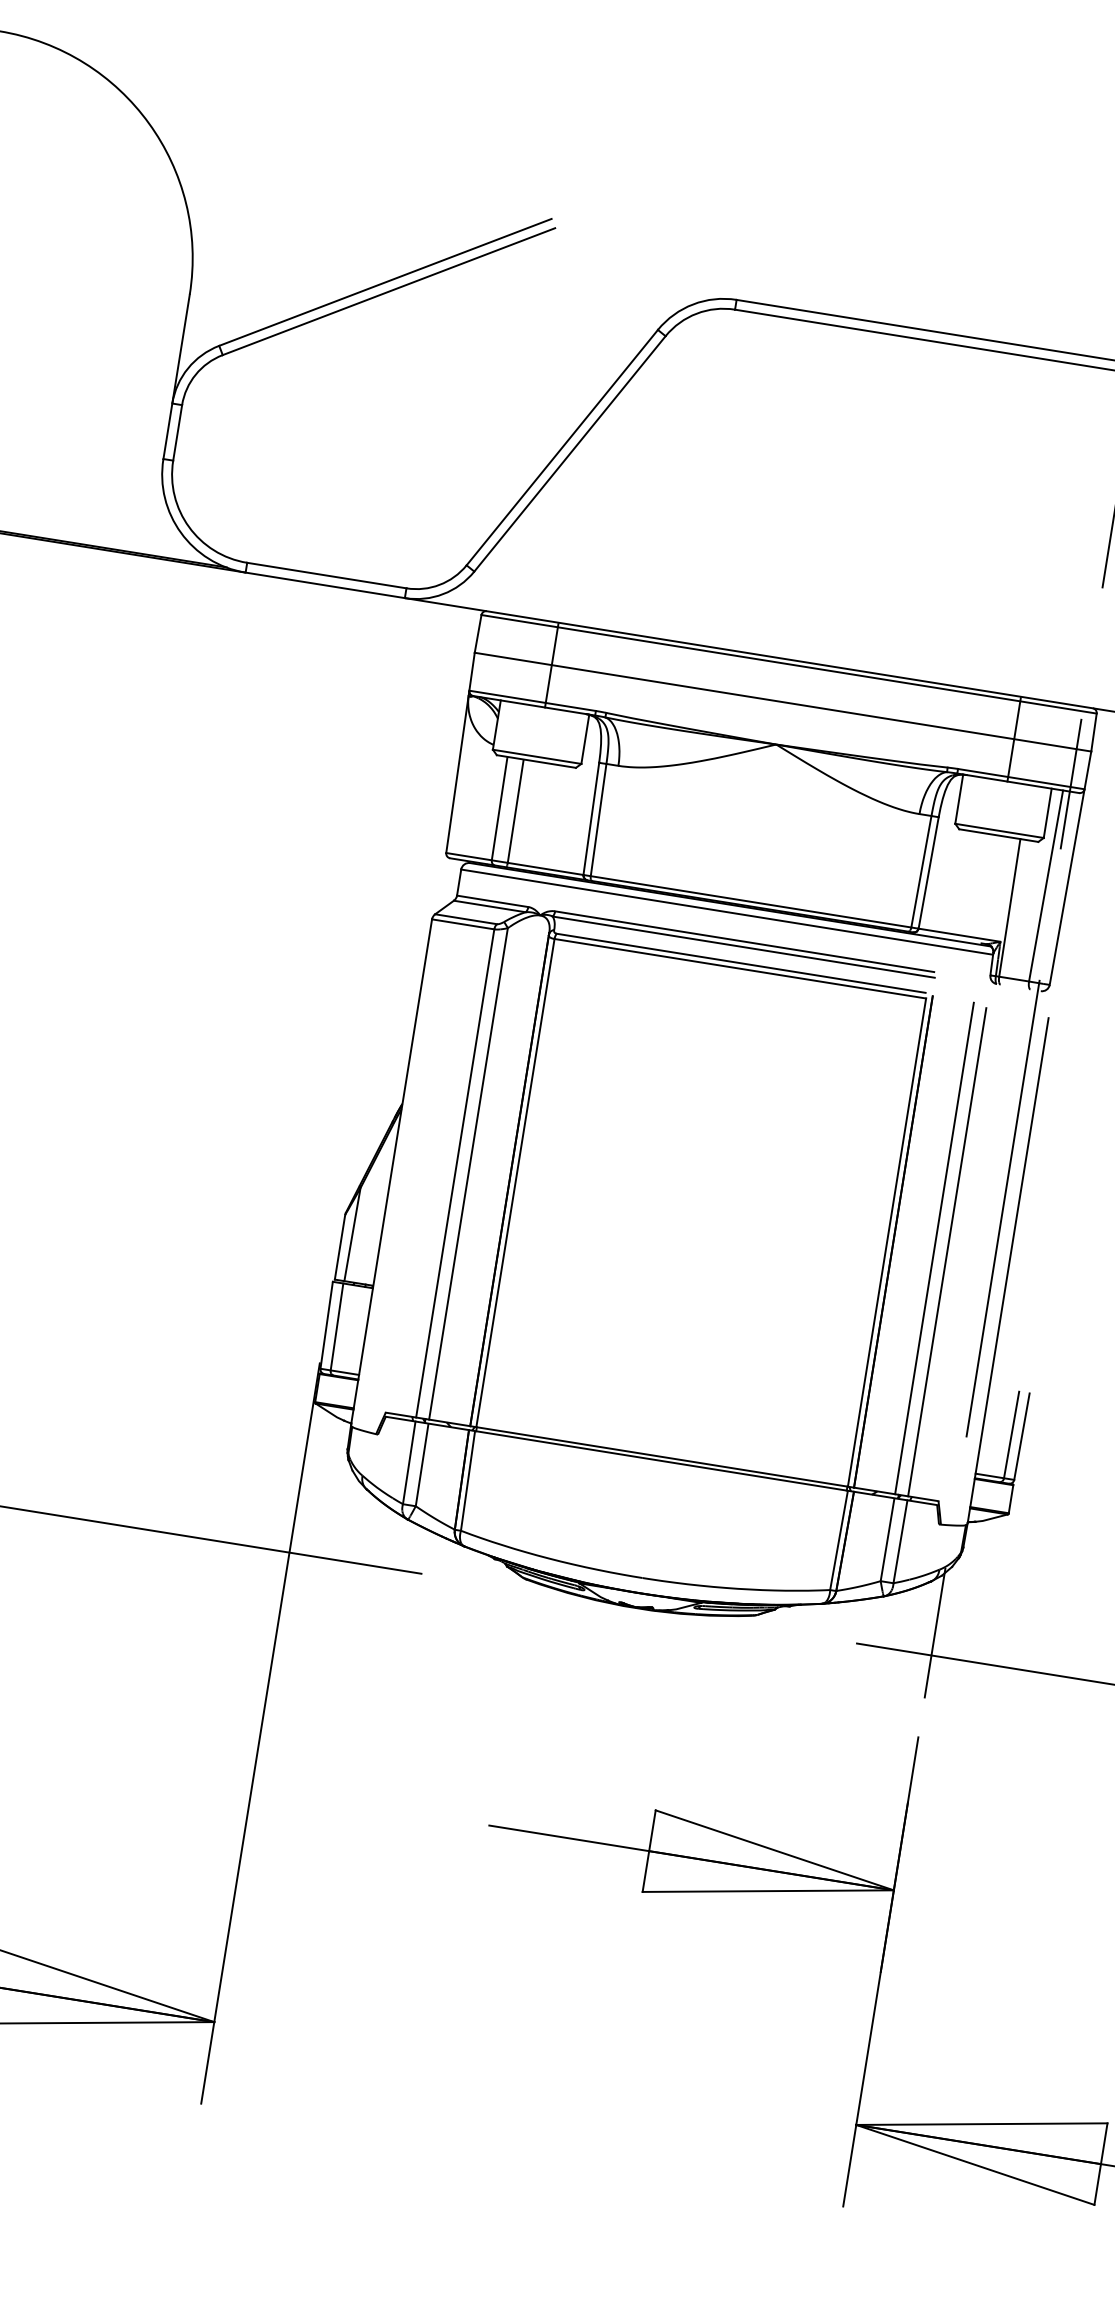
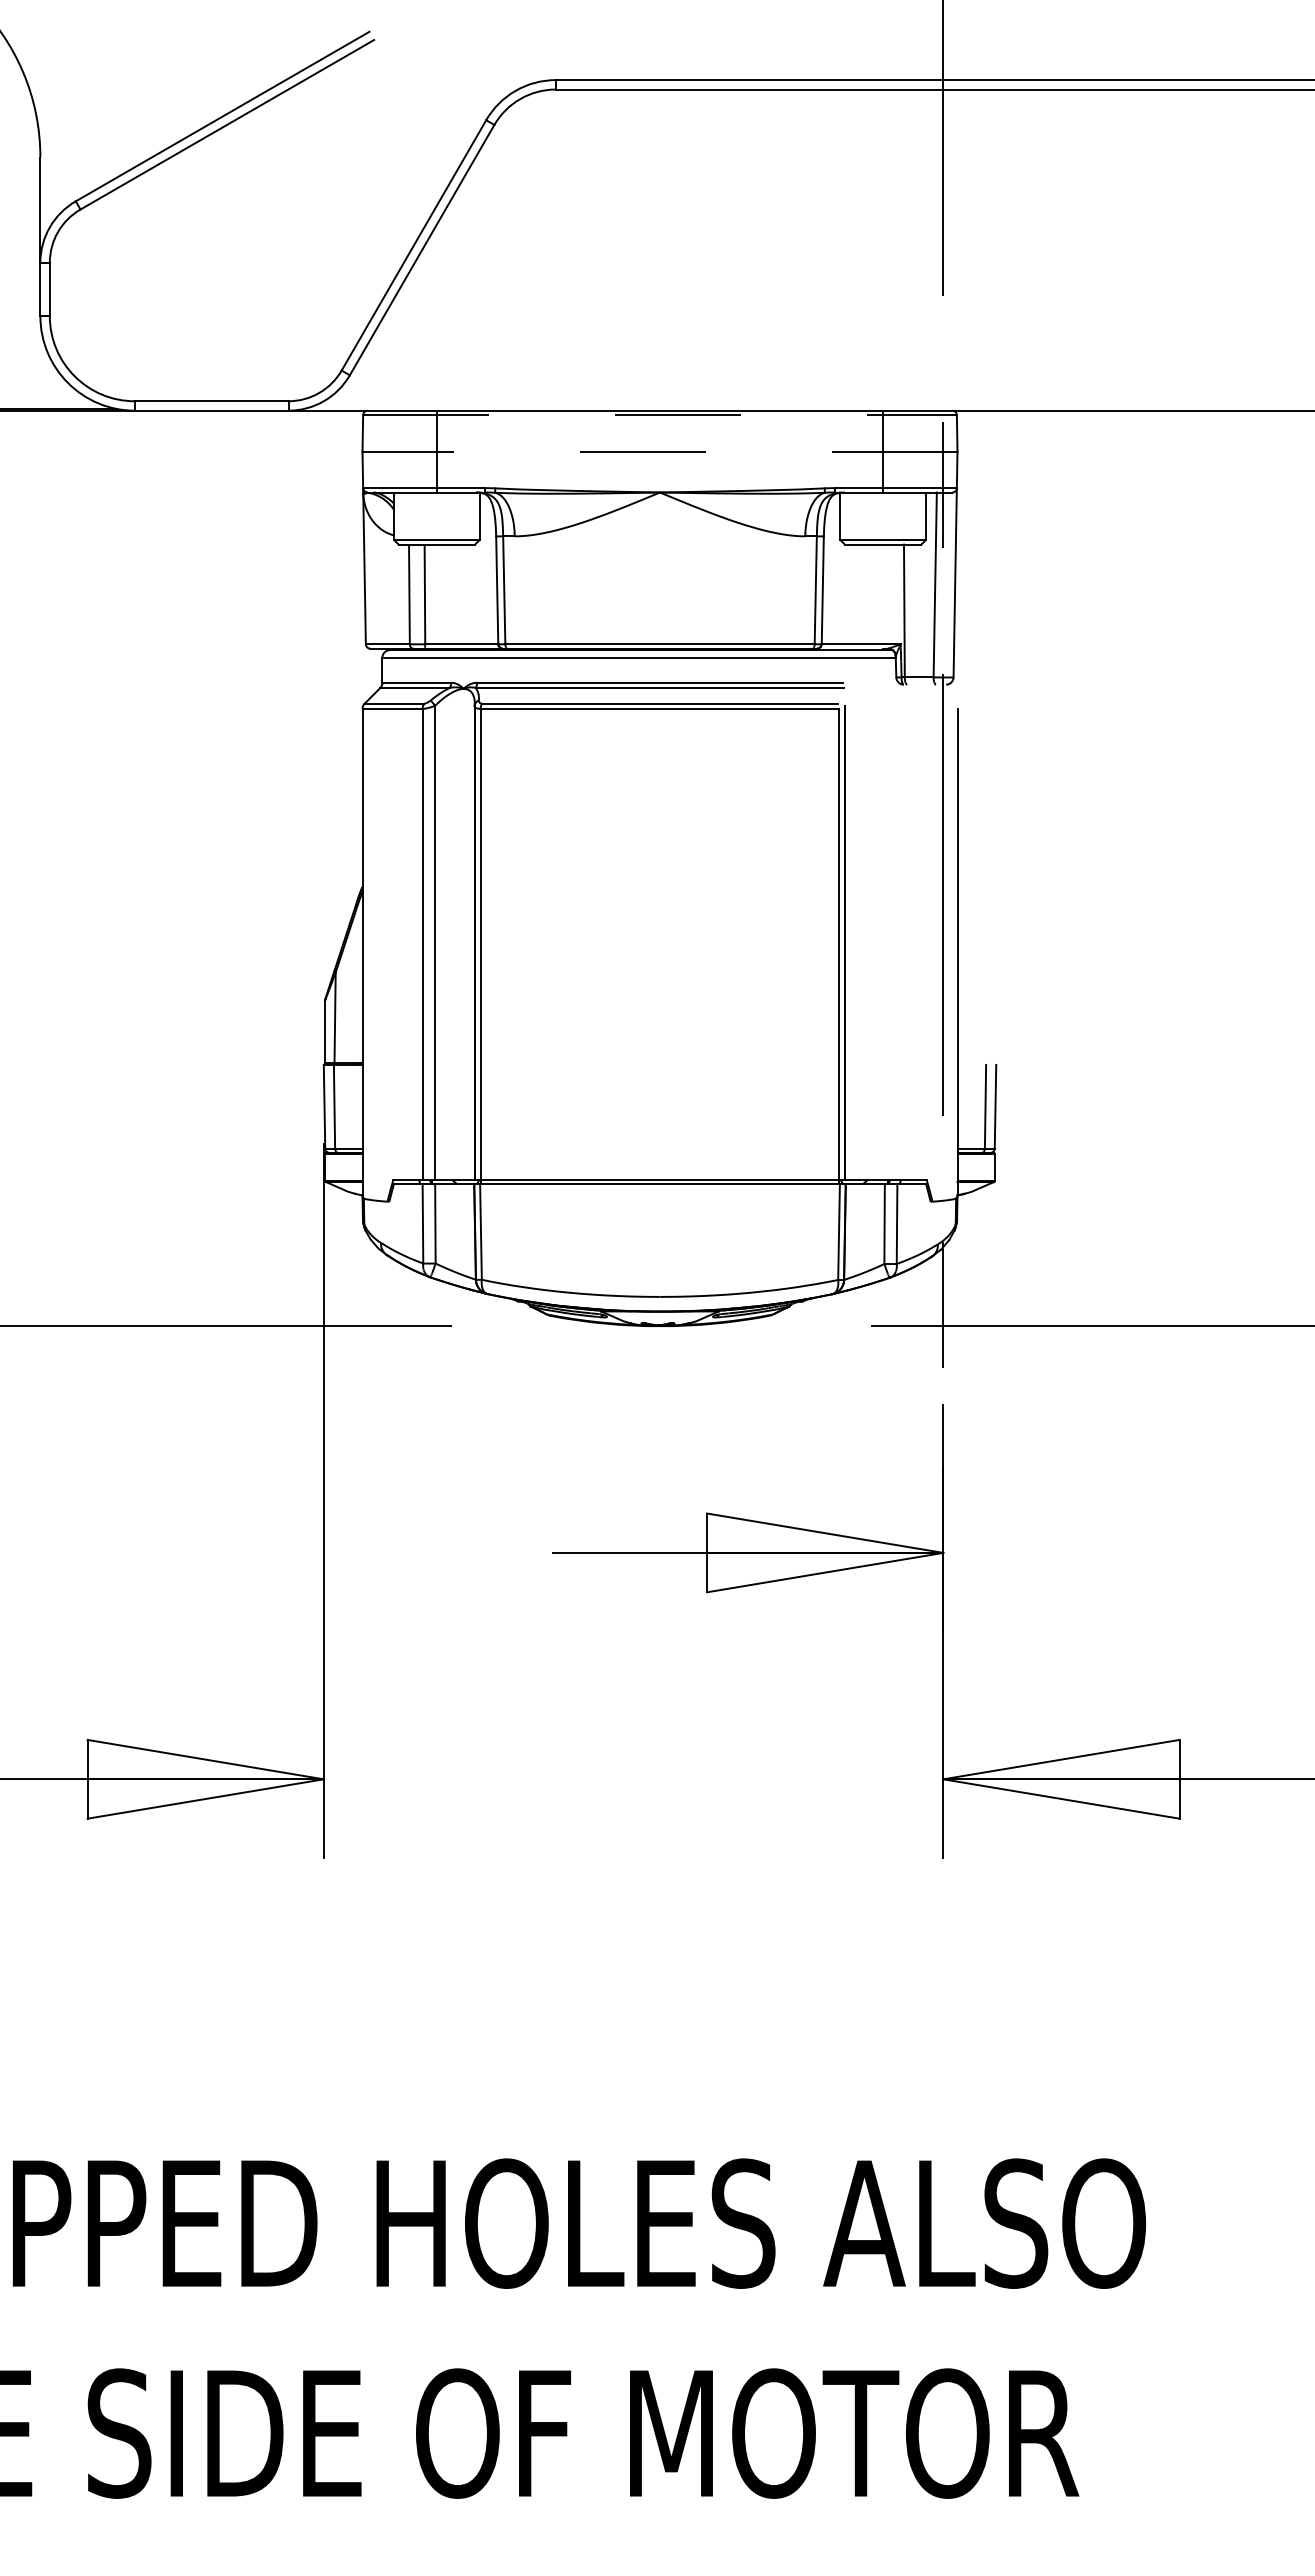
line: (789, 664) -> (660, 415), solid -> dashed
line: (782, 701) -> (659, 451), solid -> dashed
line: (934, 1248) -> (884, 942), removed
line: (947, 1252) -> (897, 944), removed

